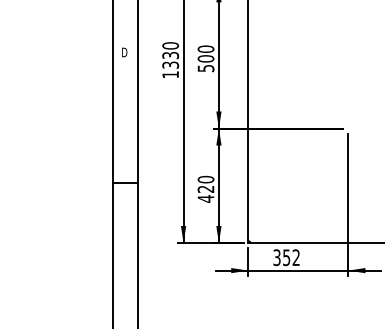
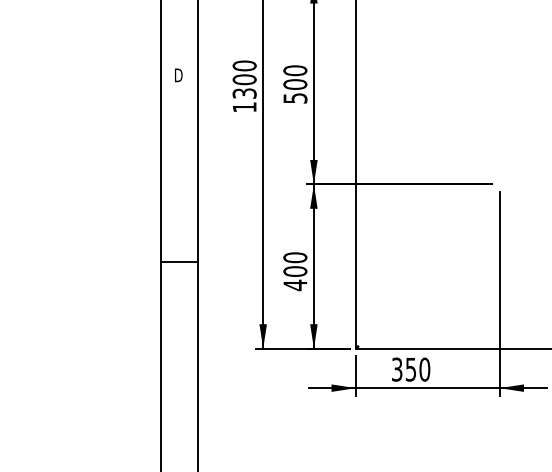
text: (170, 55) -> (244, 79), 1330 -> 1300
text: (205, 189) -> (294, 271), 420 -> 400
text: (296, 257) -> (425, 369), 352 -> 350

